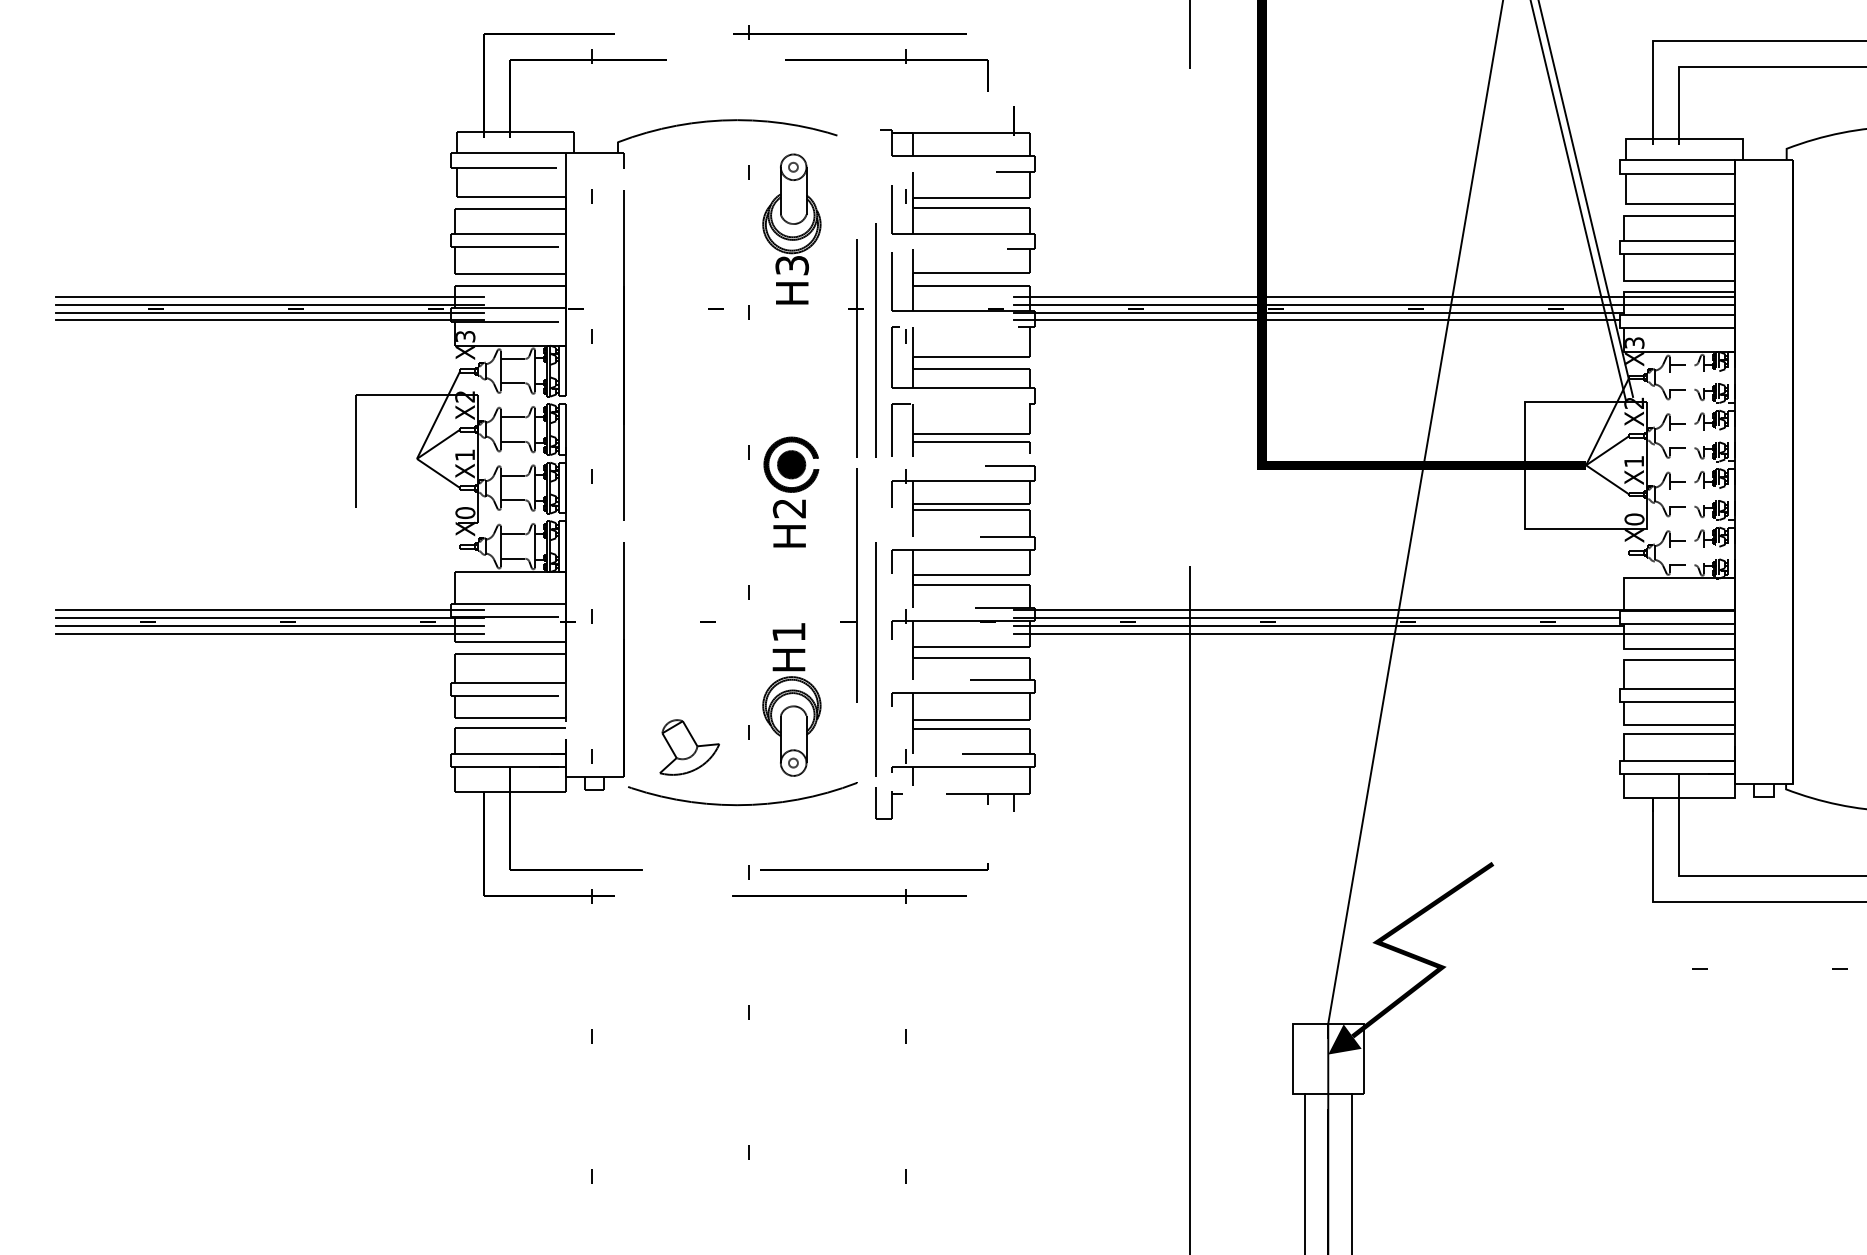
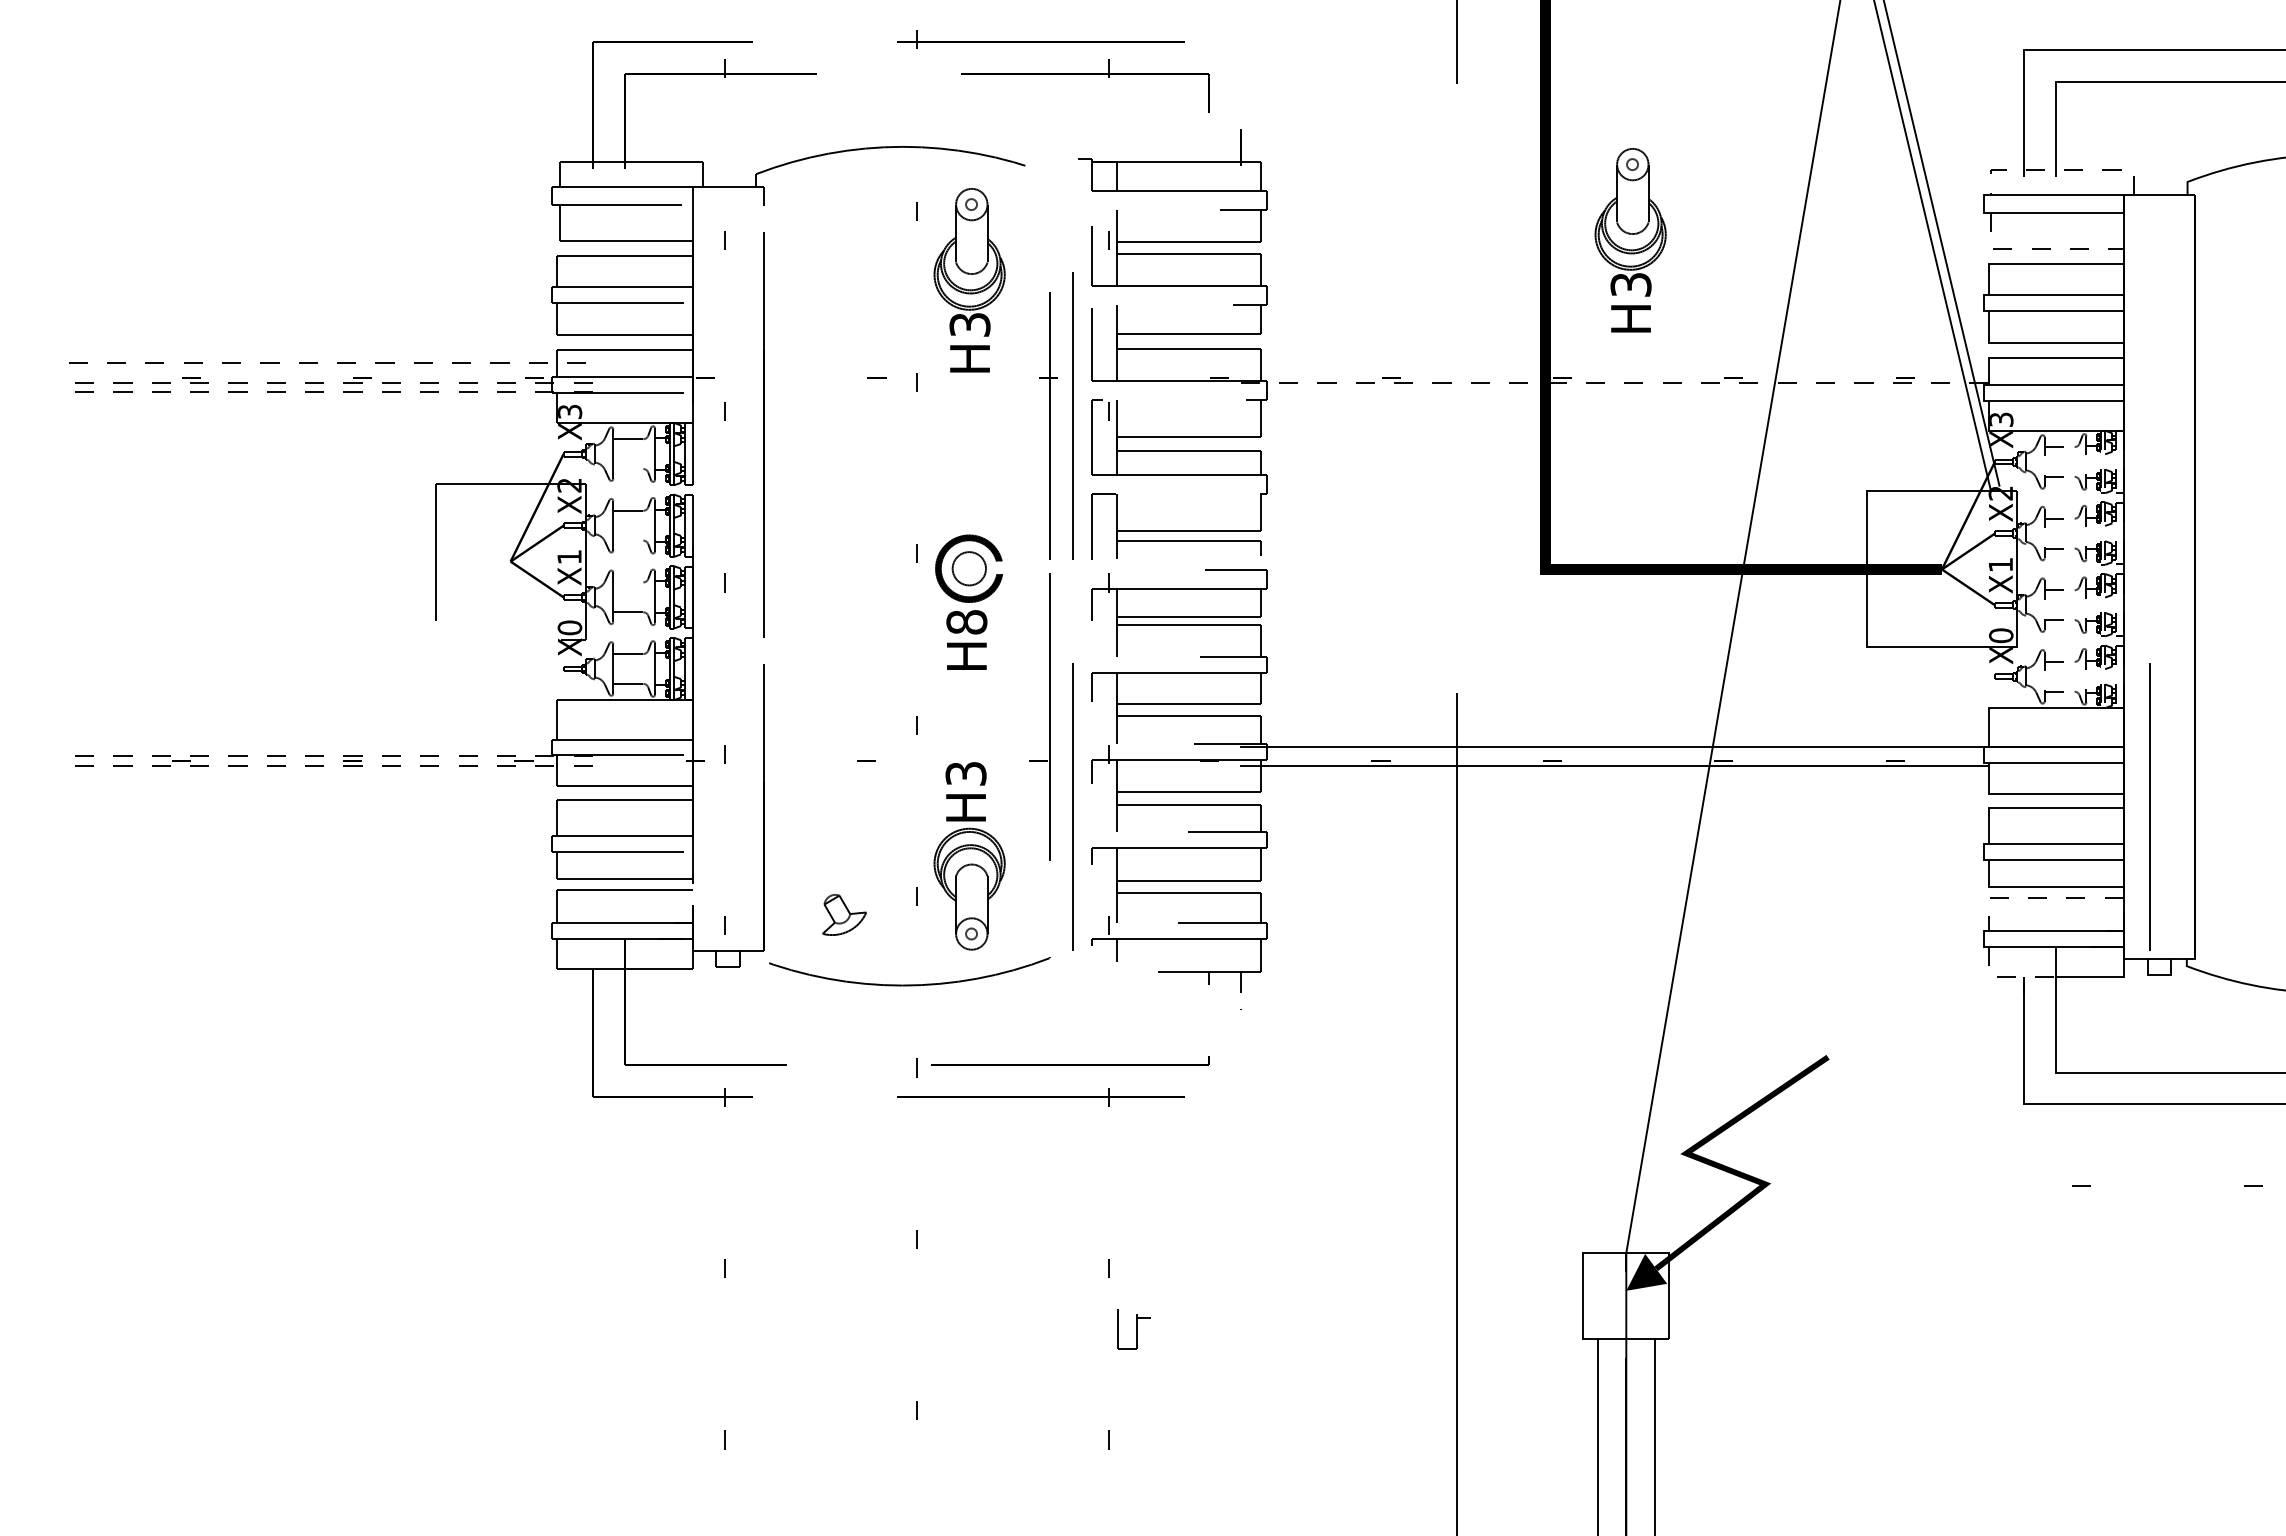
line: (1684, 138) -> (2062, 169), solid -> dashed
part: (1331, 196) -> (1630, 240), added
line: (1665, 203) -> (2039, 249), solid -> dashed
line: (270, 297) -> (331, 363), solid -> dashed
line: (1374, 297) -> (1682, 363), removed
line: (269, 304) -> (330, 372), removed
line: (1374, 304) -> (1682, 372), removed
line: (269, 312) -> (330, 382), solid -> dashed
line: (1318, 312) -> (1614, 382), solid -> dashed
line: (269, 320) -> (330, 392), solid -> dashed
line: (1316, 320) -> (1612, 392), removed
line: (513, 383) -> (628, 469), removed
line: (513, 441) -> (628, 540), removed
fill: (791, 464) -> (969, 568), removed
line: (513, 475) -> (628, 582), removed
text: (789, 508) -> (966, 622), H2 -> H8
line: (269, 609) -> (330, 746), removed
line: (269, 618) -> (330, 756), solid -> dashed
line: (1316, 618) -> (1612, 756), removed
line: (269, 626) -> (330, 766), solid -> dashed
text: (788, 631) -> (965, 773), H1 -> H3
line: (269, 633) -> (330, 775), removed
line: (1374, 633) -> (1682, 775), removed
line: (1755, 658) -> (2149, 806), added
line: (1665, 734) -> (2039, 898), solid -> dashed
part: (689, 747) -> (844, 914), size x0.6
line: (1638, 798) -> (2006, 977), solid -> dashed
part: (888, 803) -> (1133, 1329), moved

